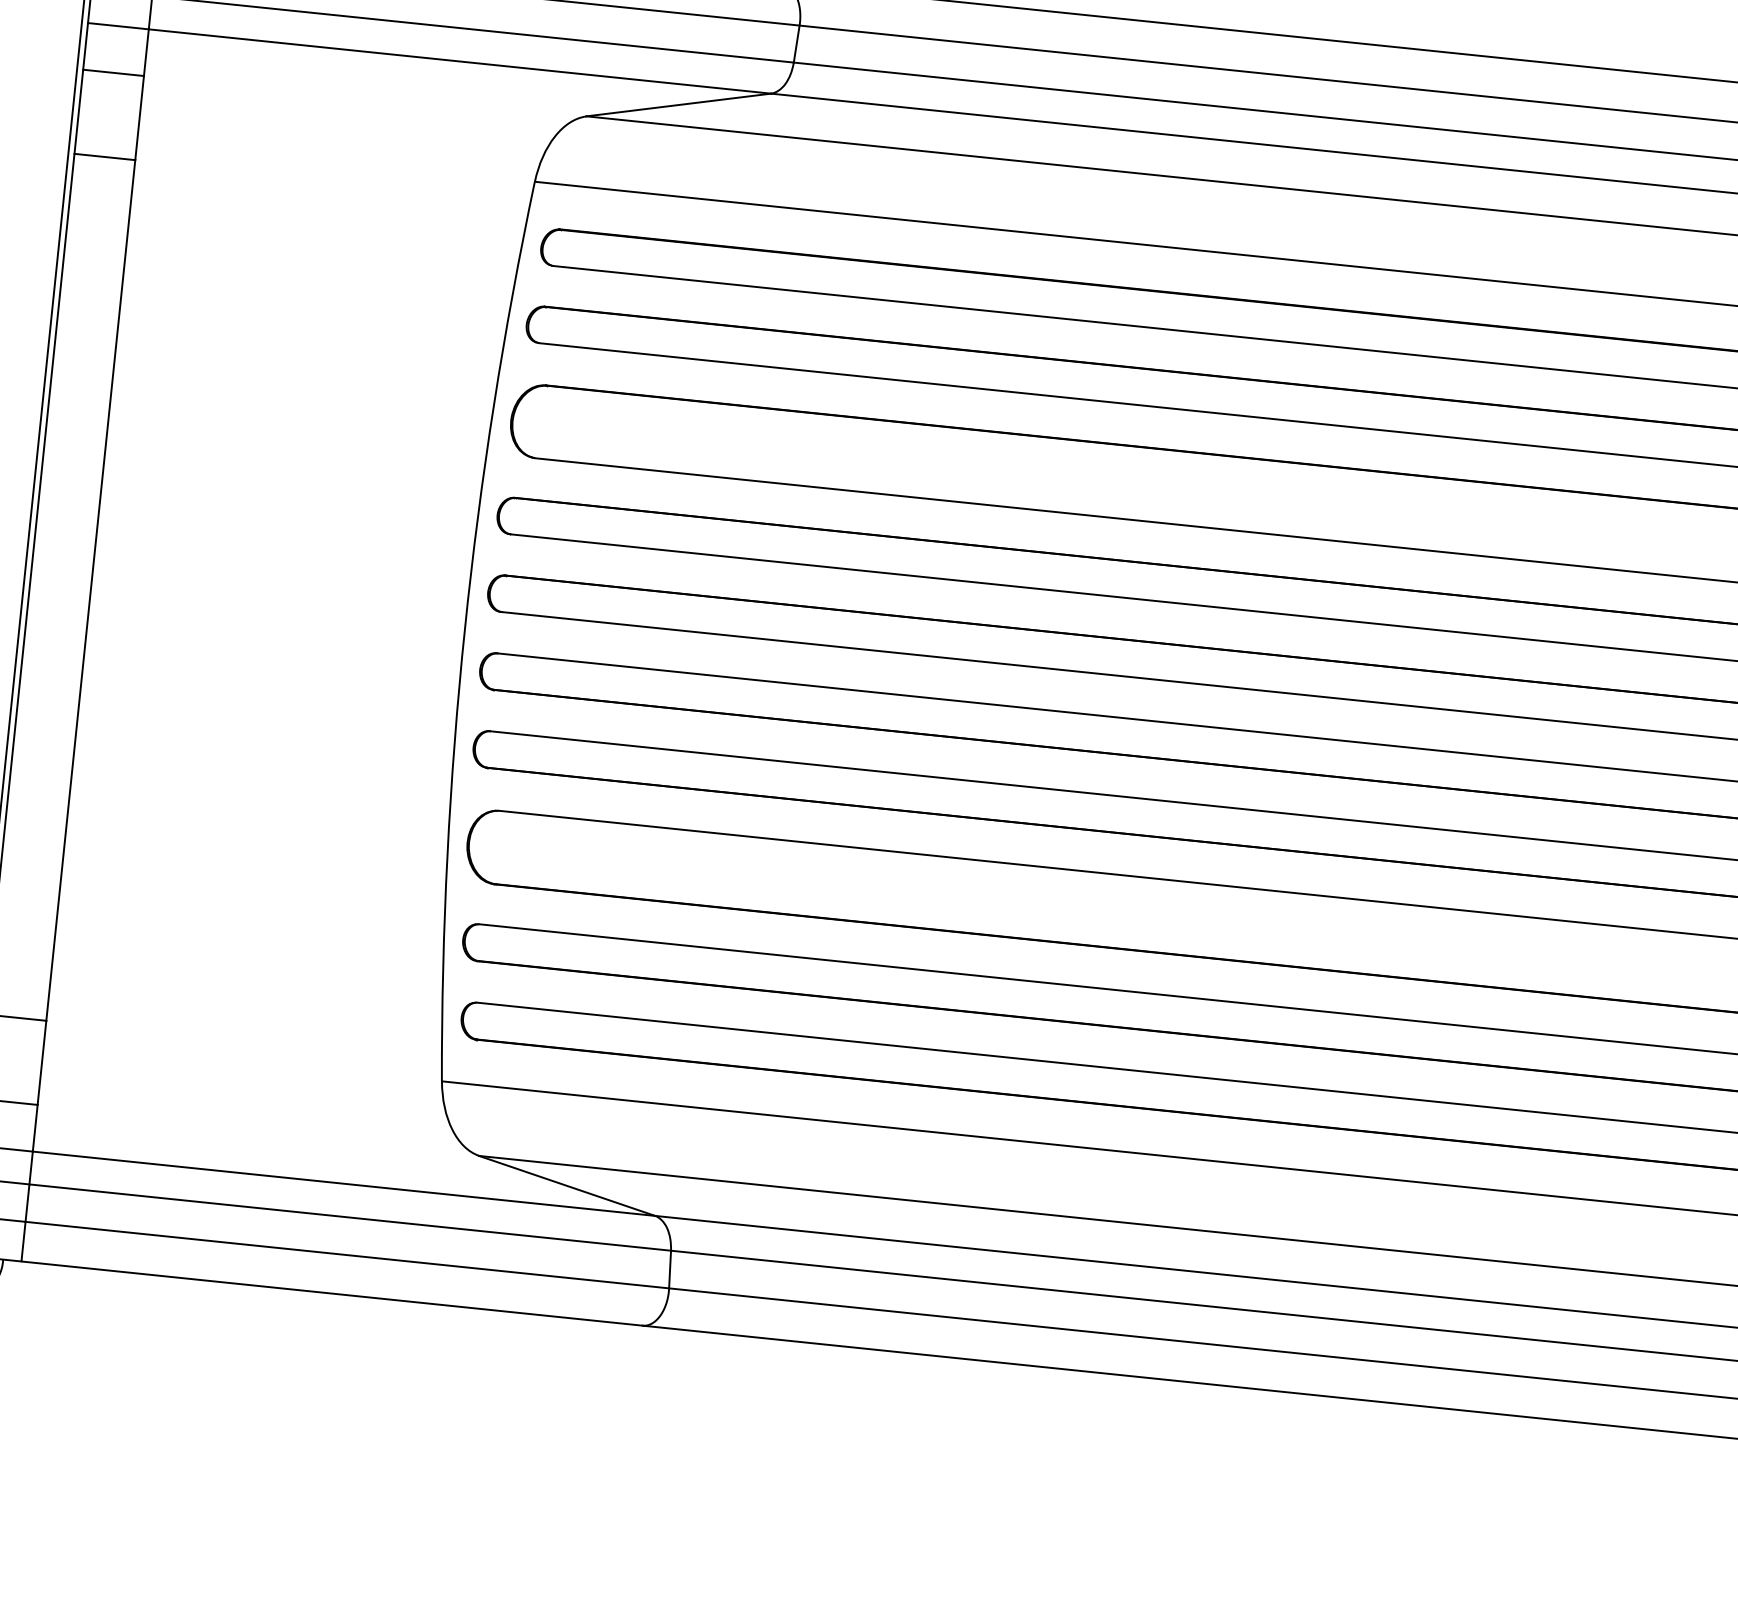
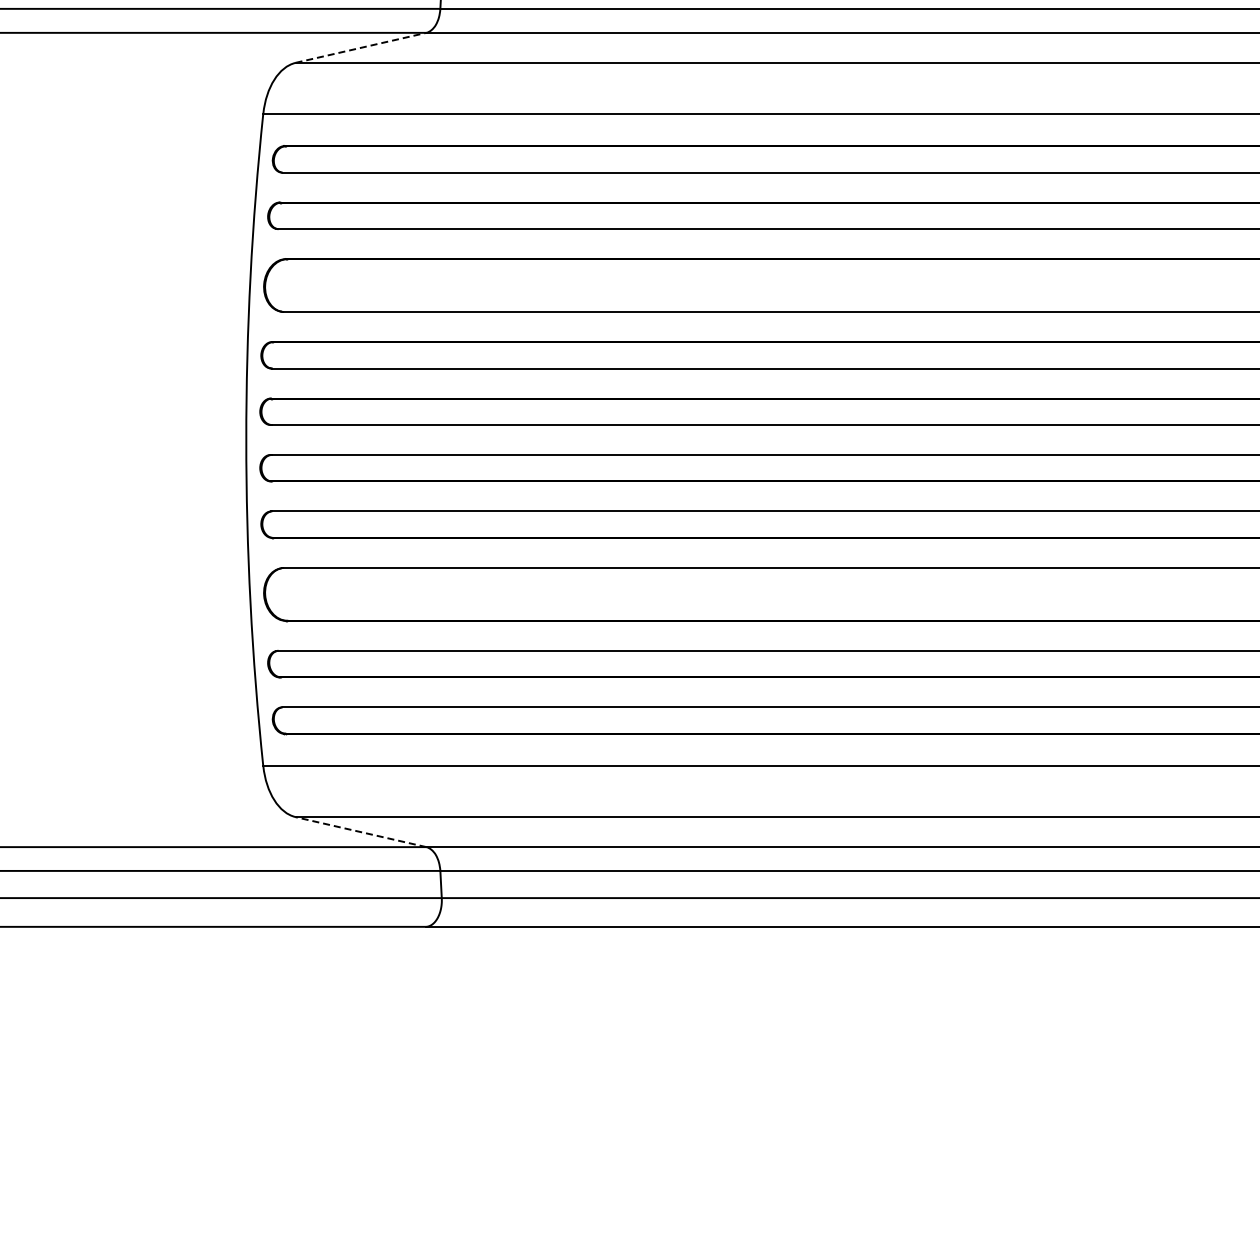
line: (679, 104) -> (361, 47), solid -> dashed
line: (566, 1186) -> (360, 832), solid -> dashed

